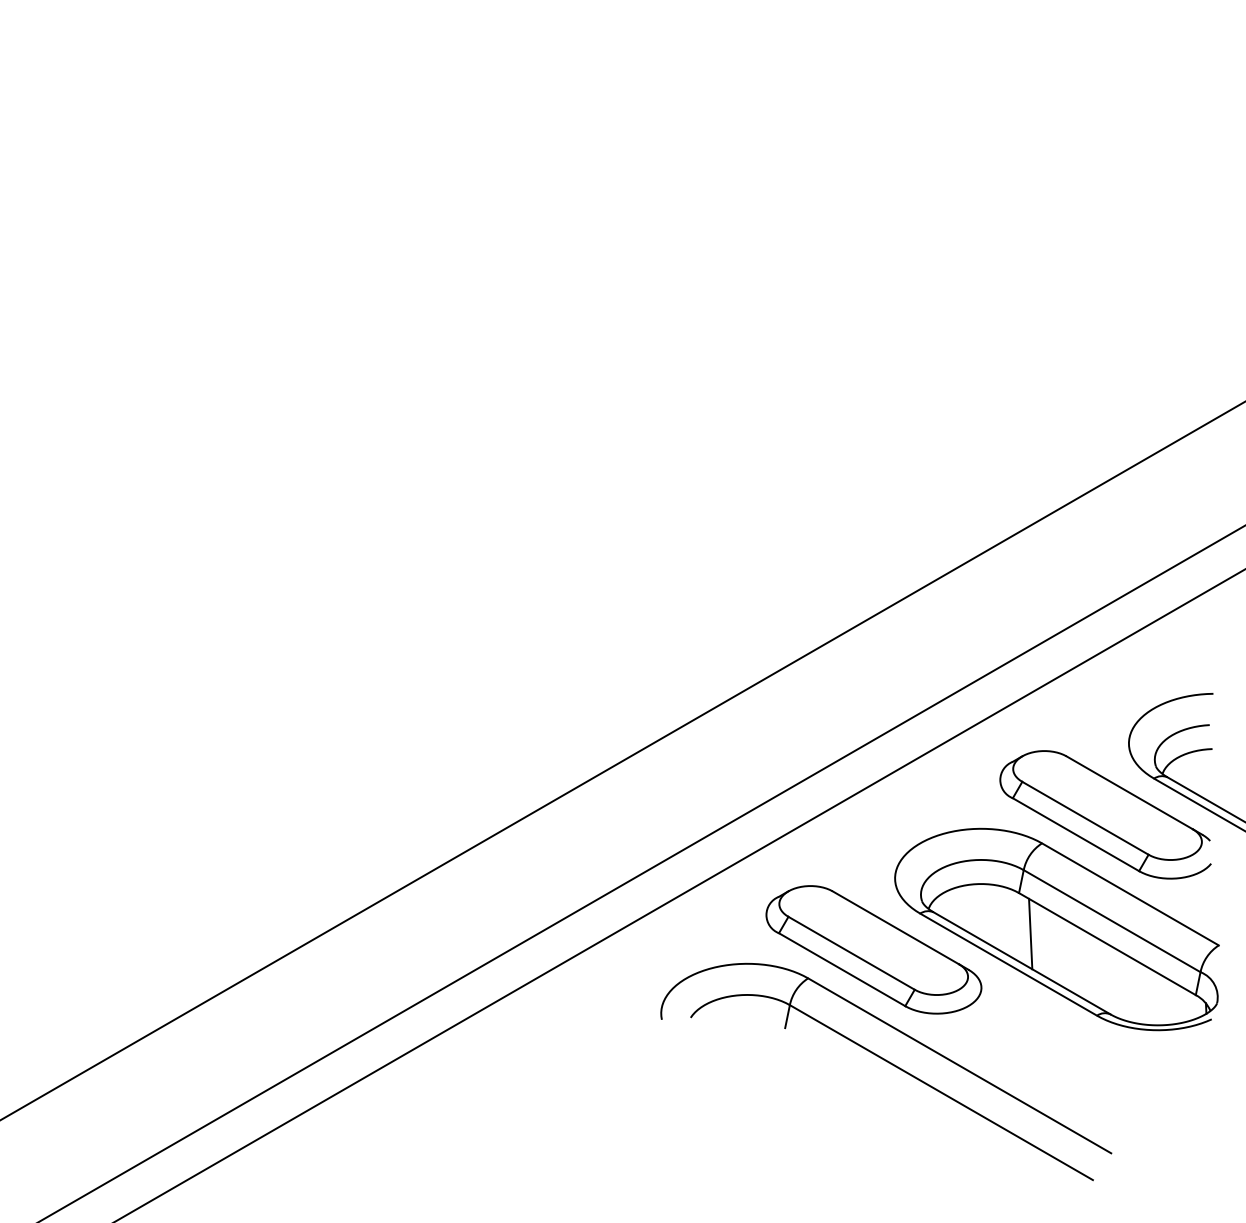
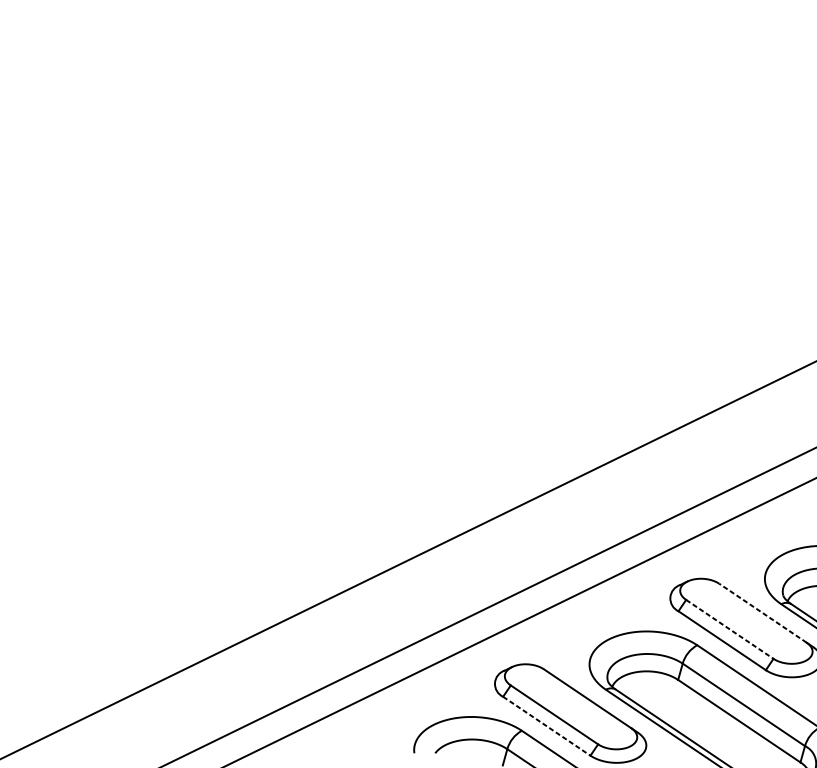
line: (1129, 792) -> (762, 613), solid -> dashed
line: (1085, 818) -> (729, 629), solid -> dashed
line: (1030, 933) -> (684, 709), removed
line: (842, 969) -> (547, 726), solid -> dashed

